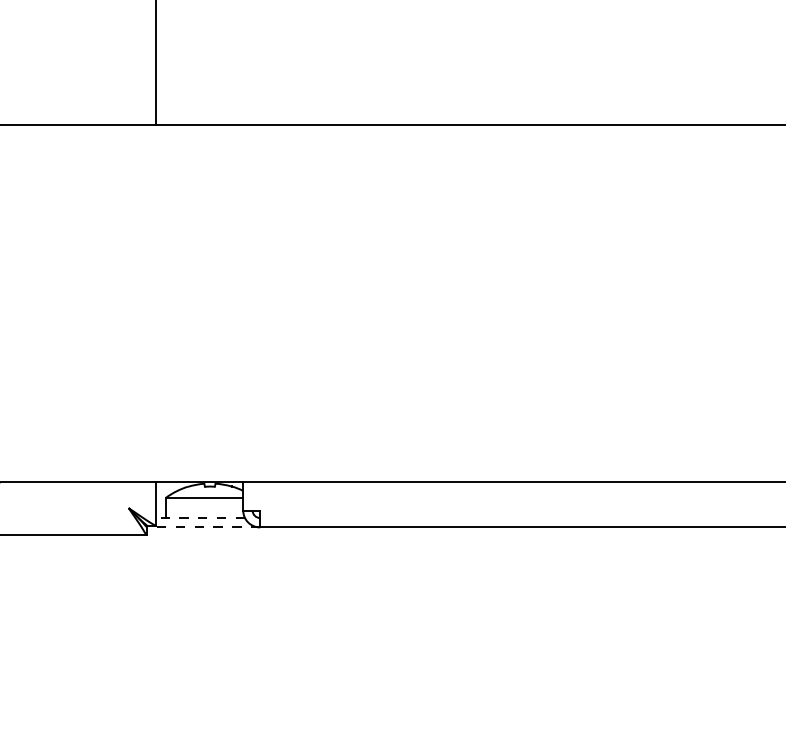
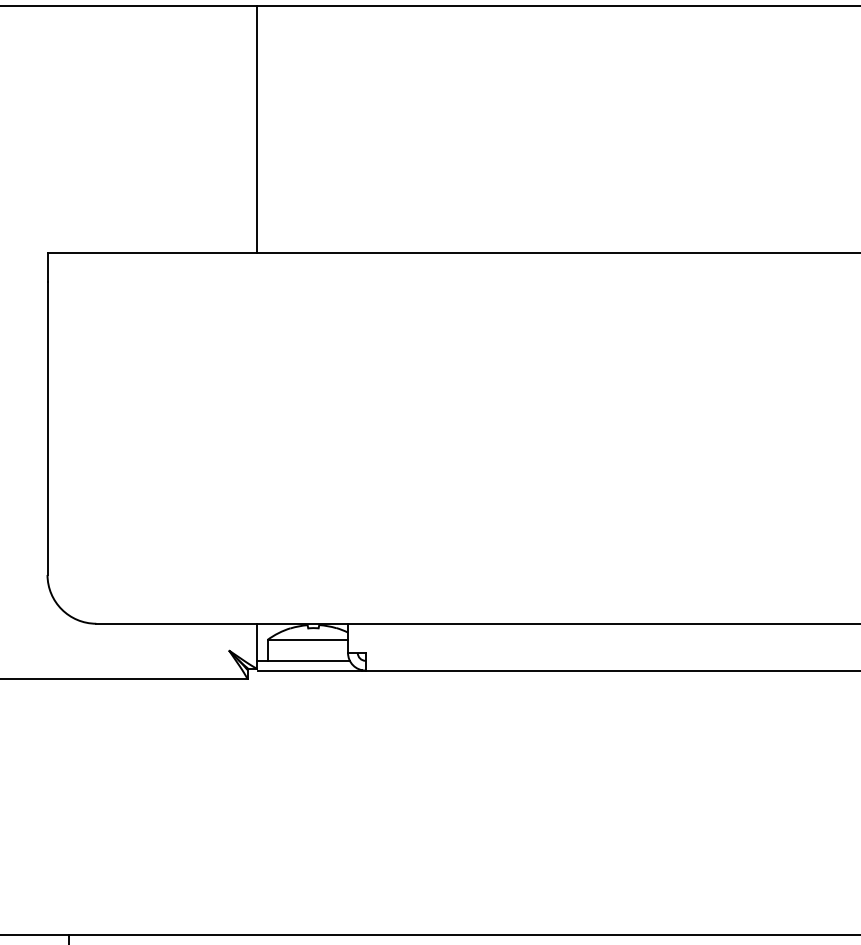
line: (200, 517) -> (303, 660), dashed -> solid
line: (209, 527) -> (312, 670), dashed -> solid

